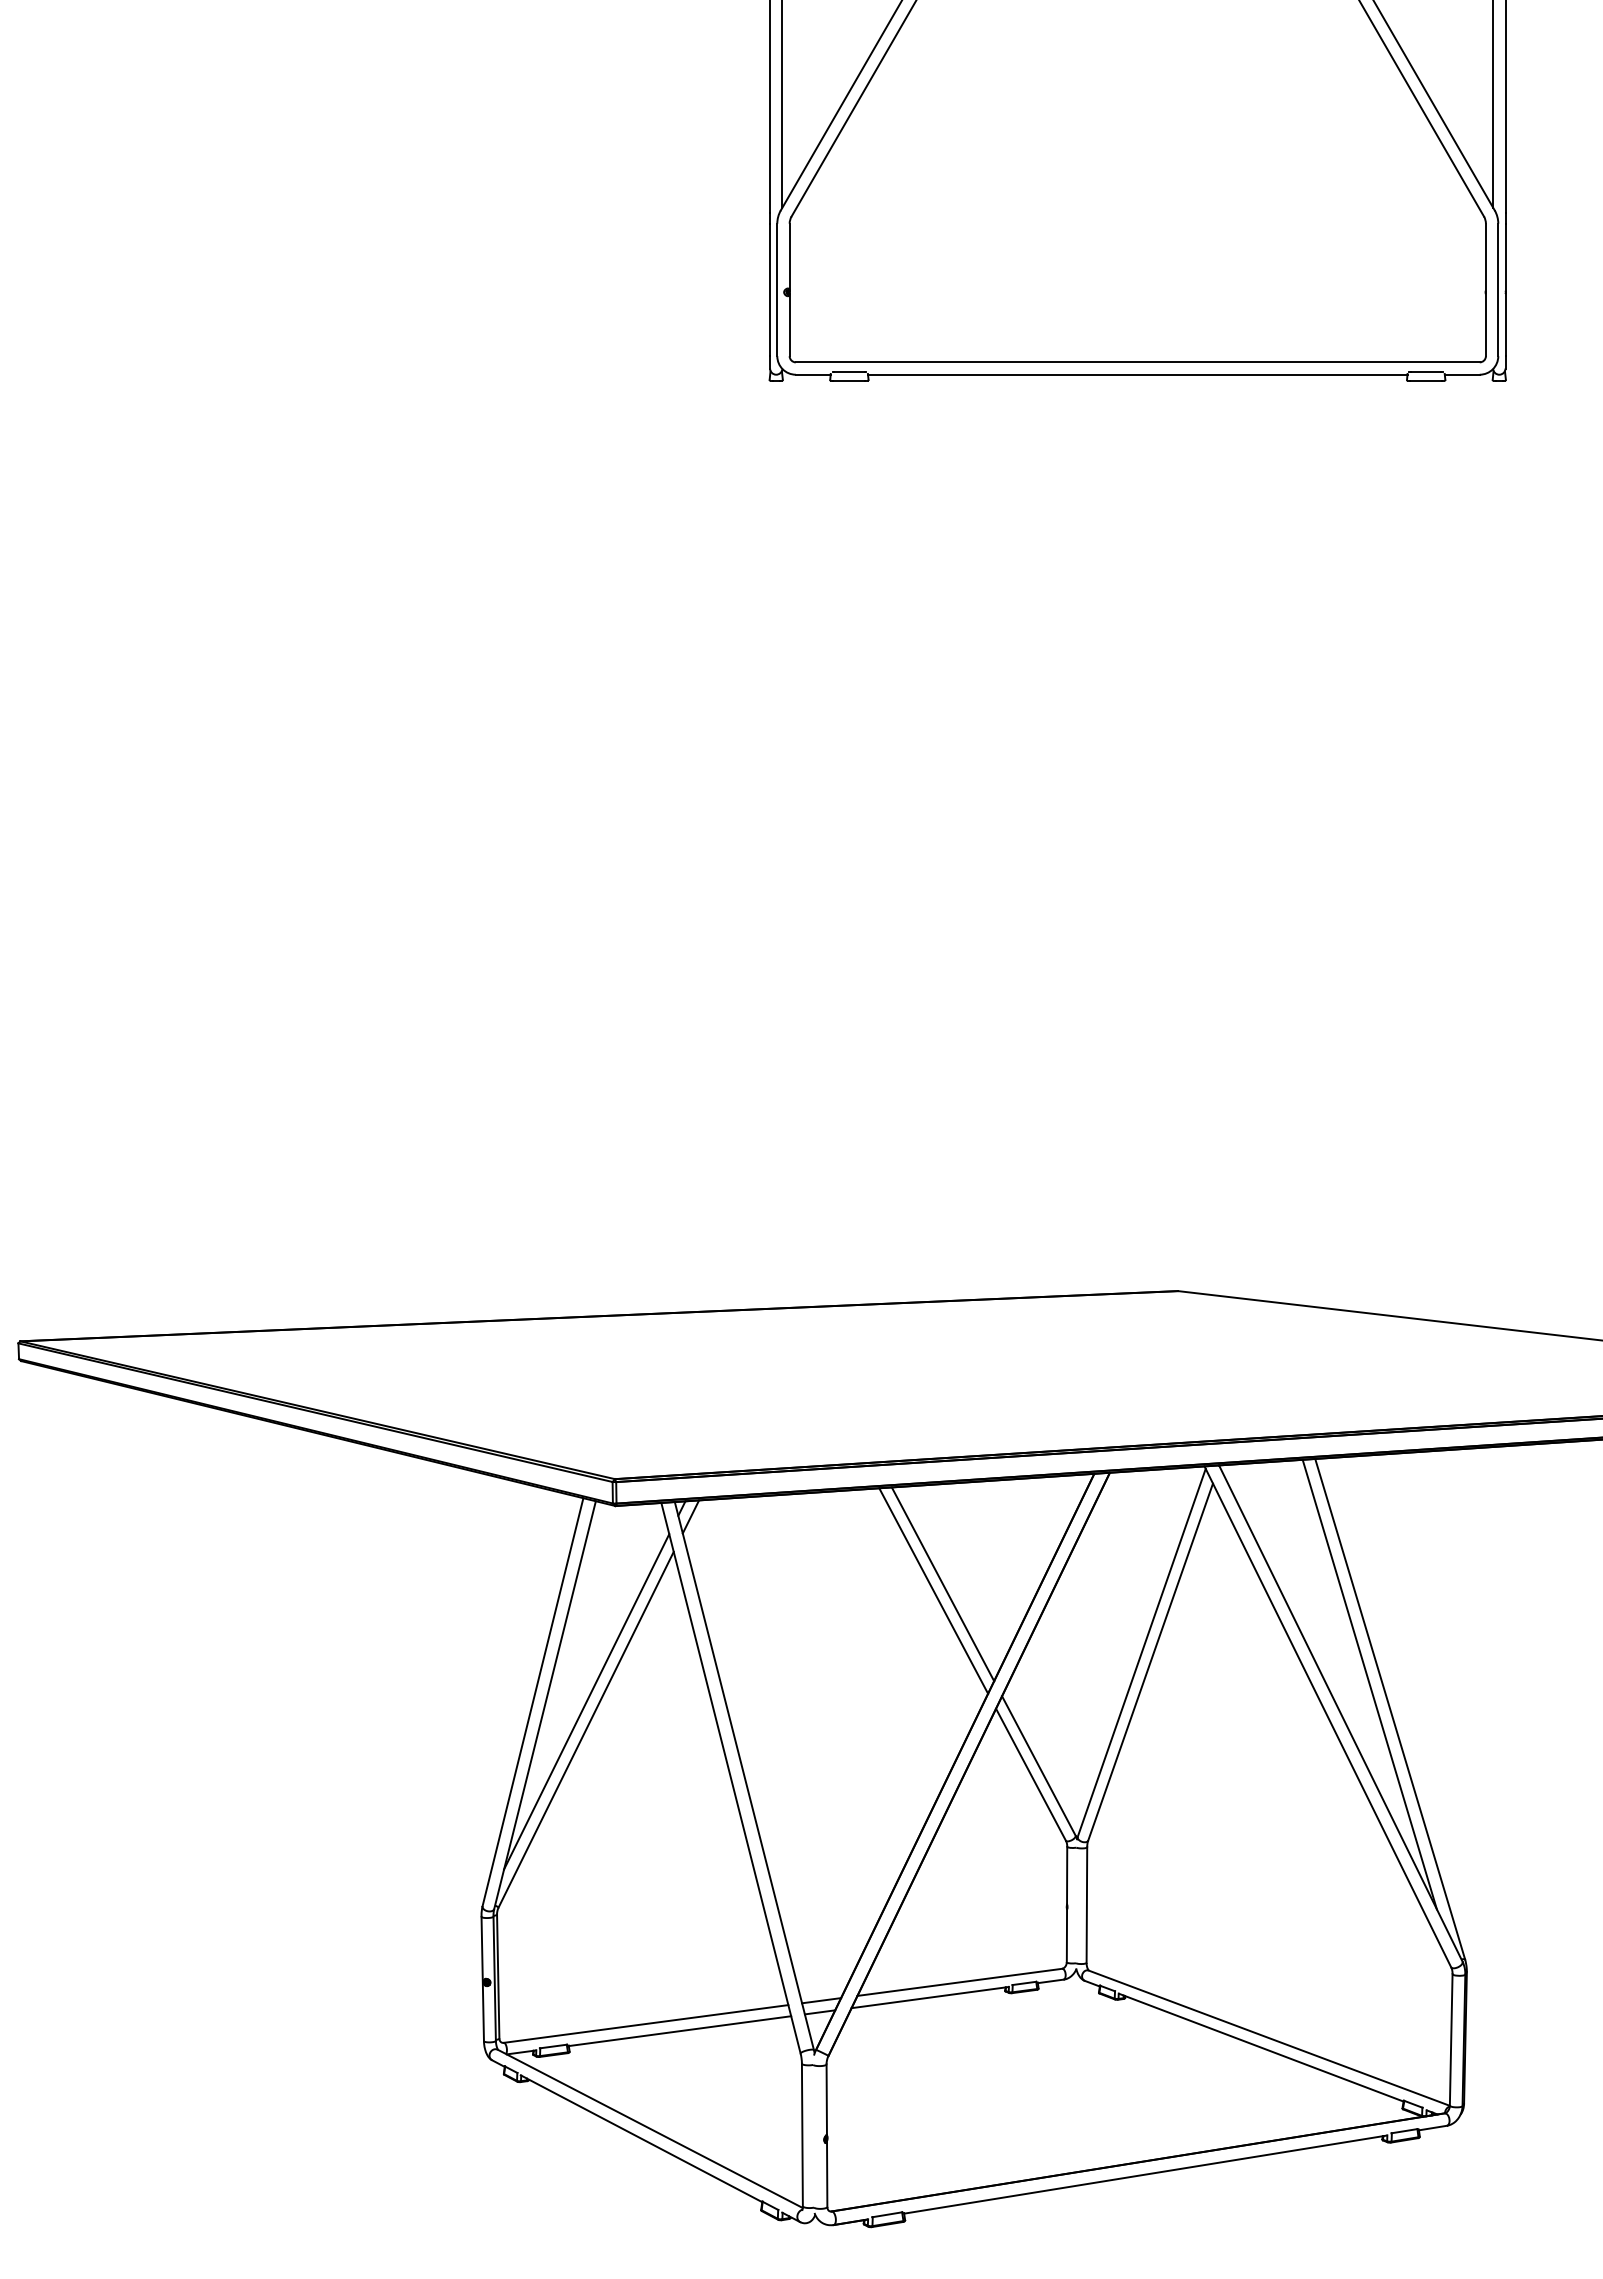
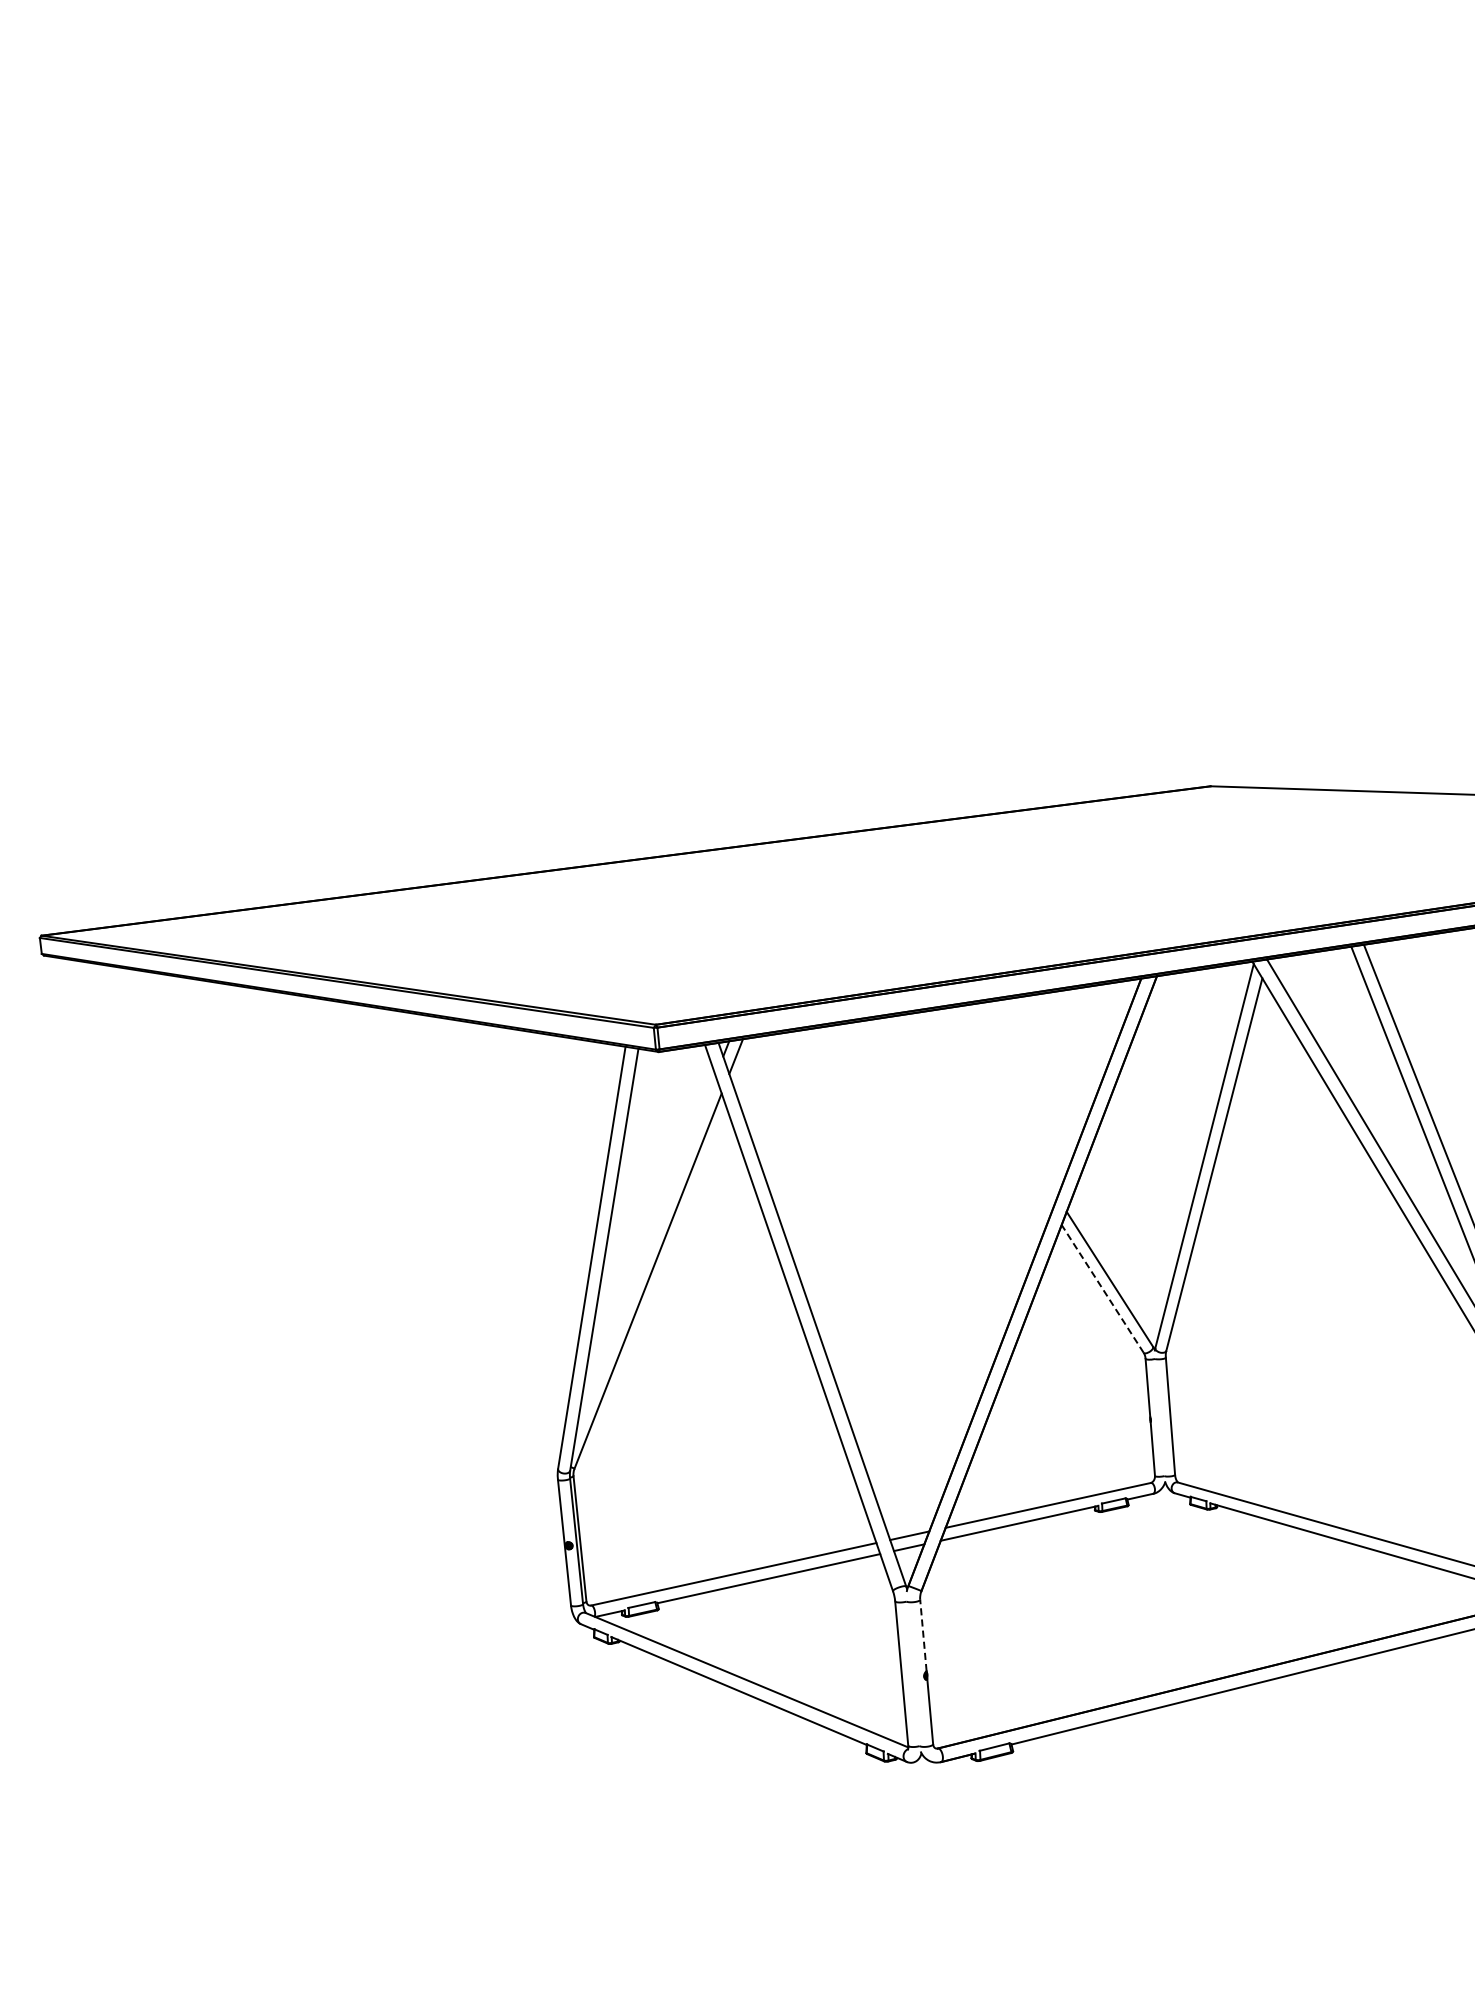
line: (942, 1584) -> (996, 1103), removed
line: (933, 1590) -> (988, 1110), removed
line: (586, 1701) -> (646, 1252), removed
line: (1030, 1774) -> (1102, 1288), solid -> dashed
line: (826, 2099) -> (923, 1635), solid -> dashed

